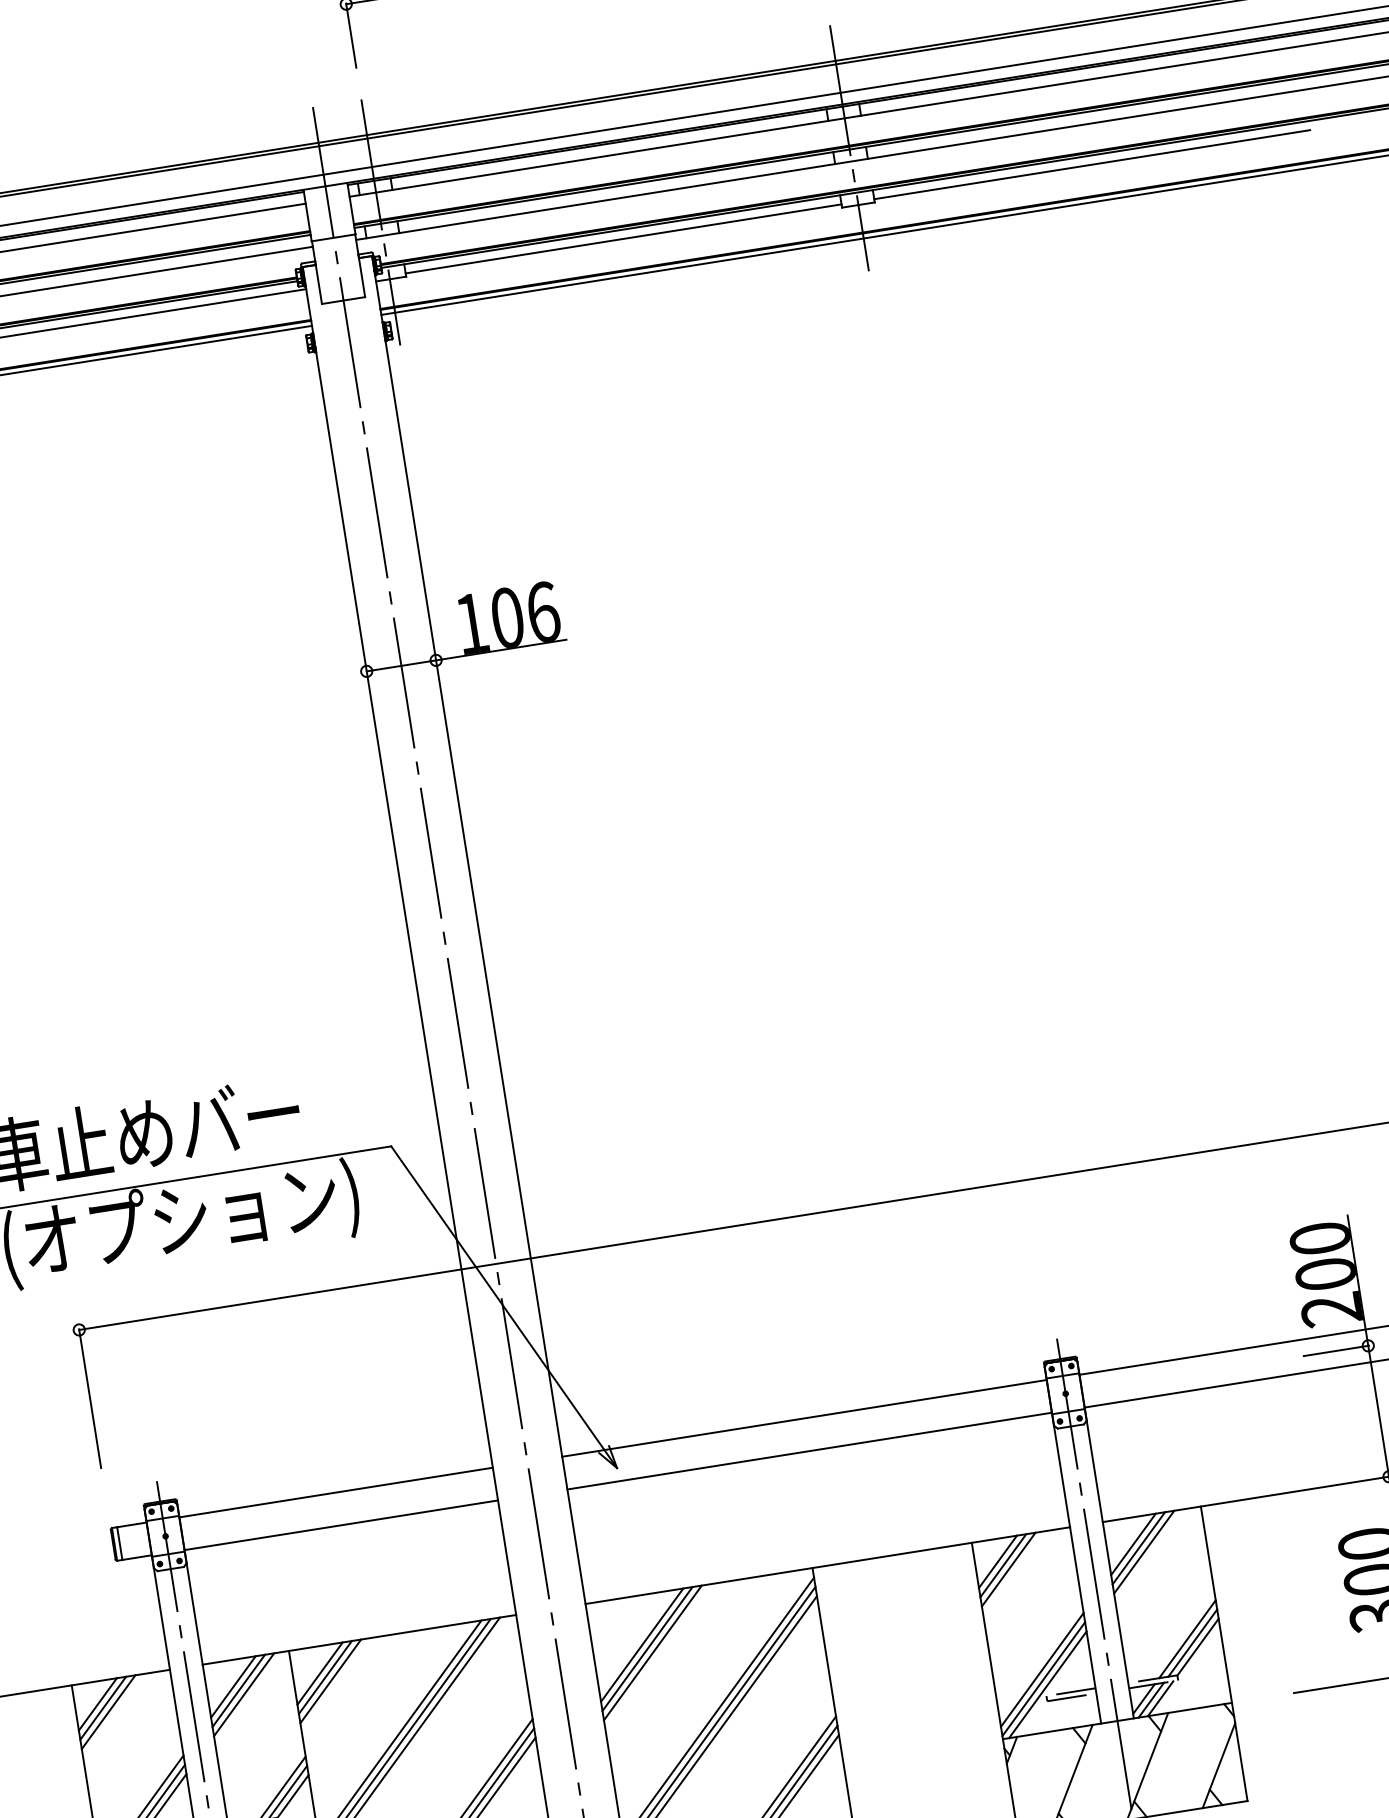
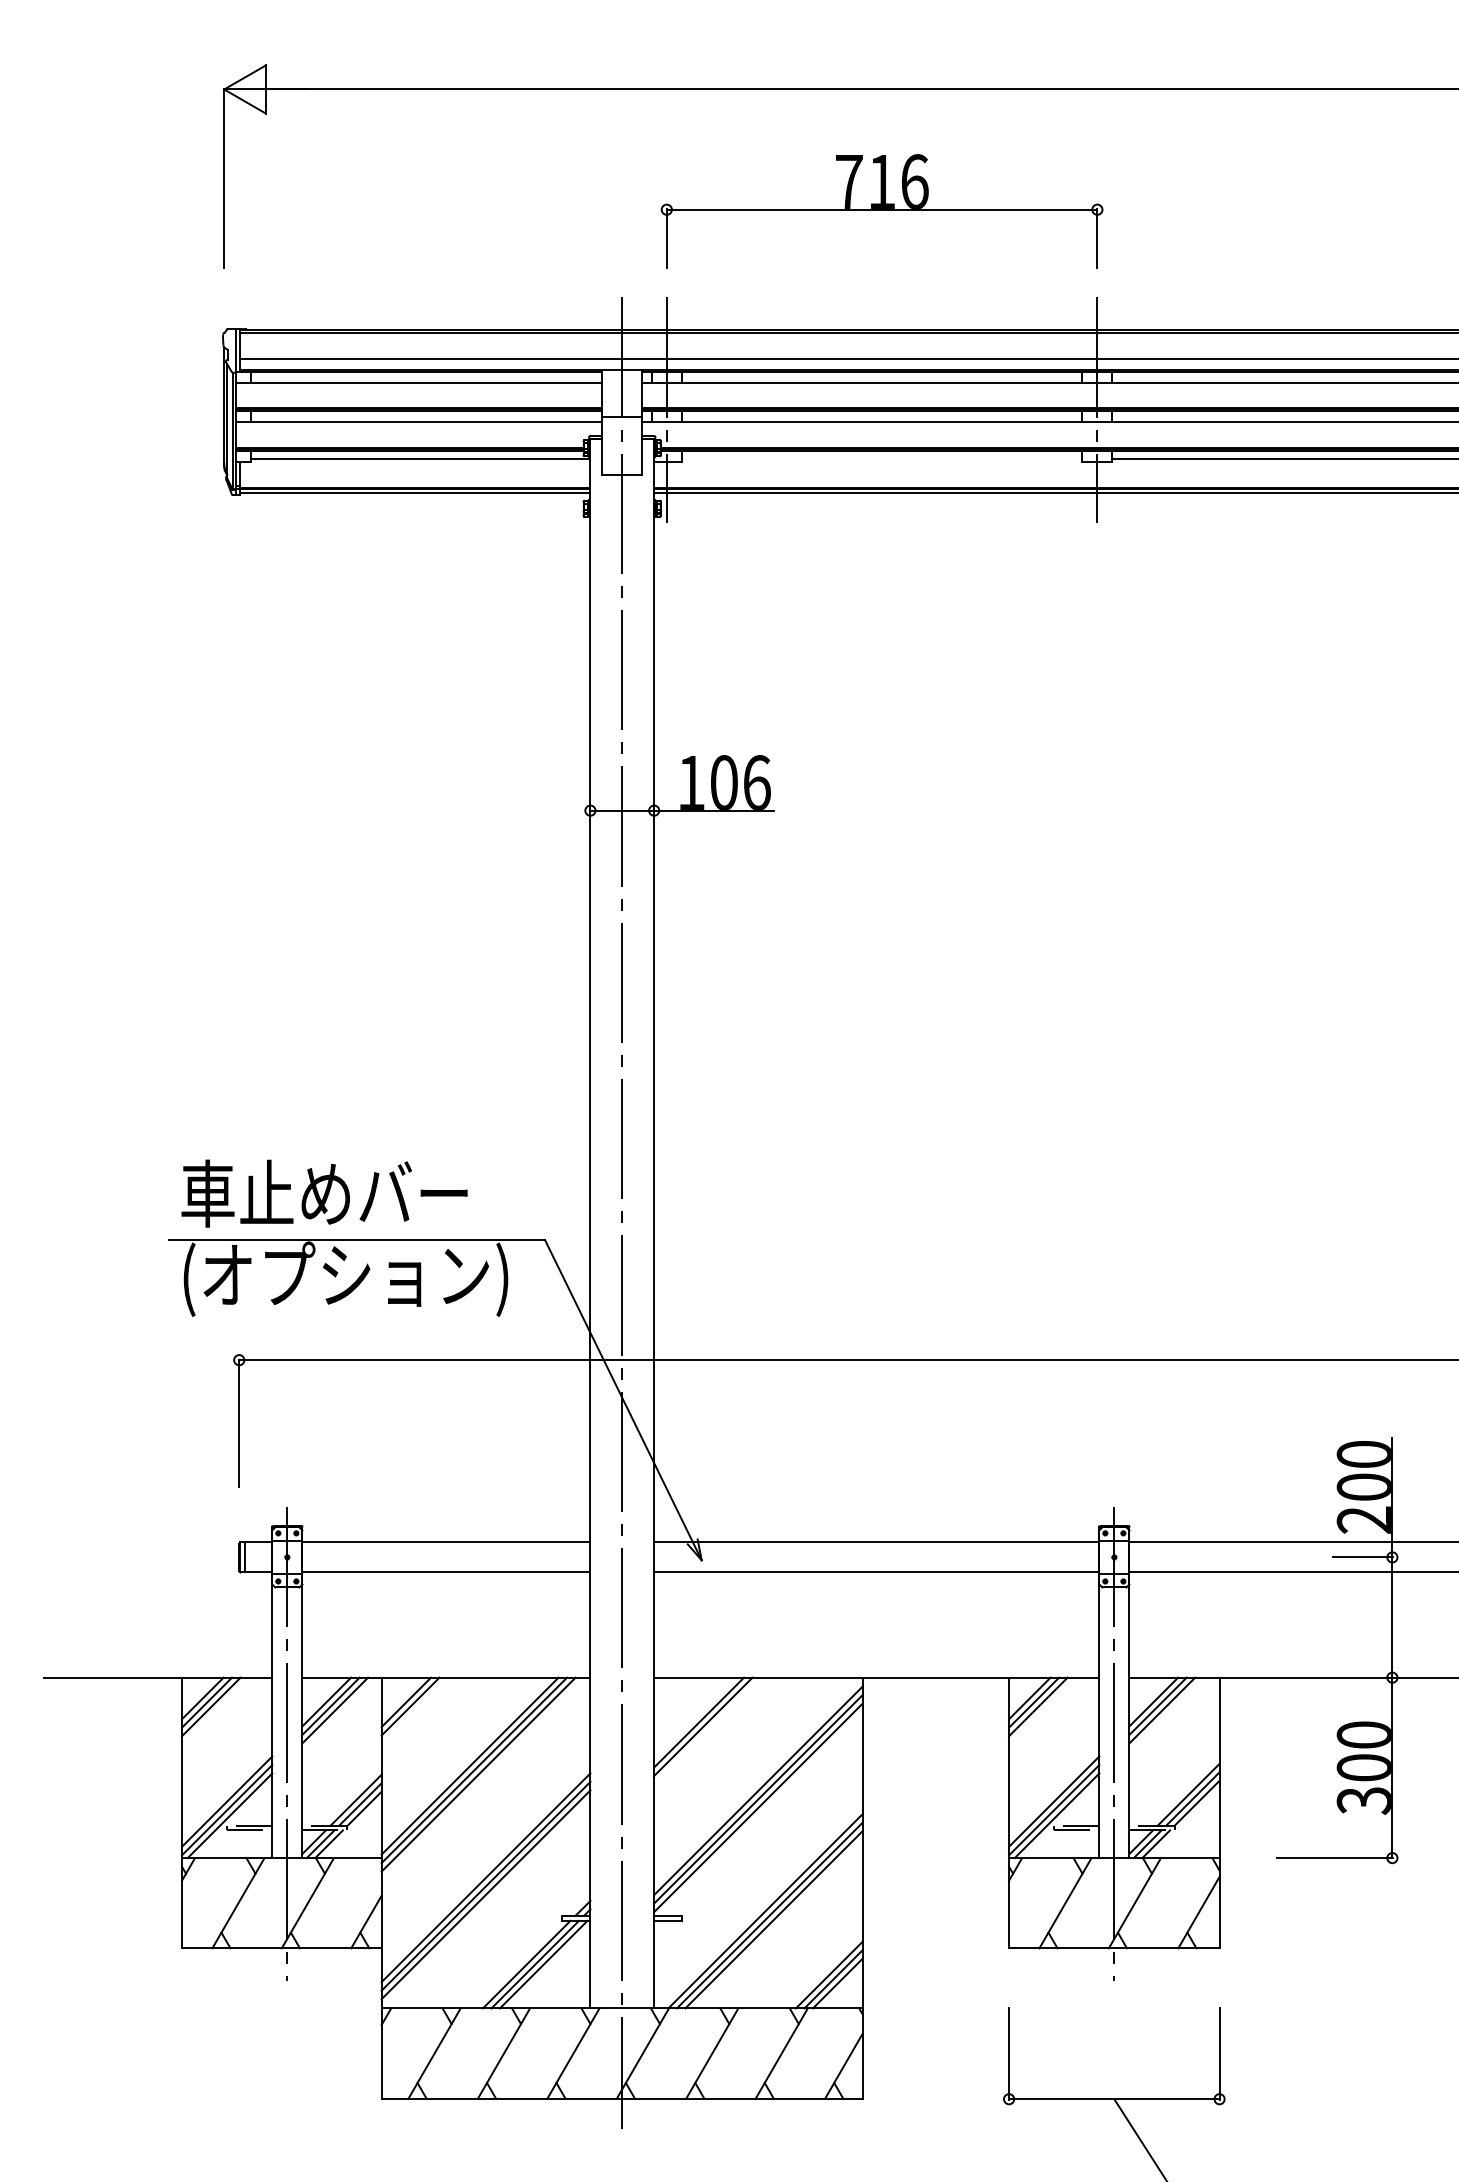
line: (622, 239) -> (881, 459), removed
line: (652, 1652) -> (707, 1730), removed
line: (330, 1681) -> (414, 1710), removed

